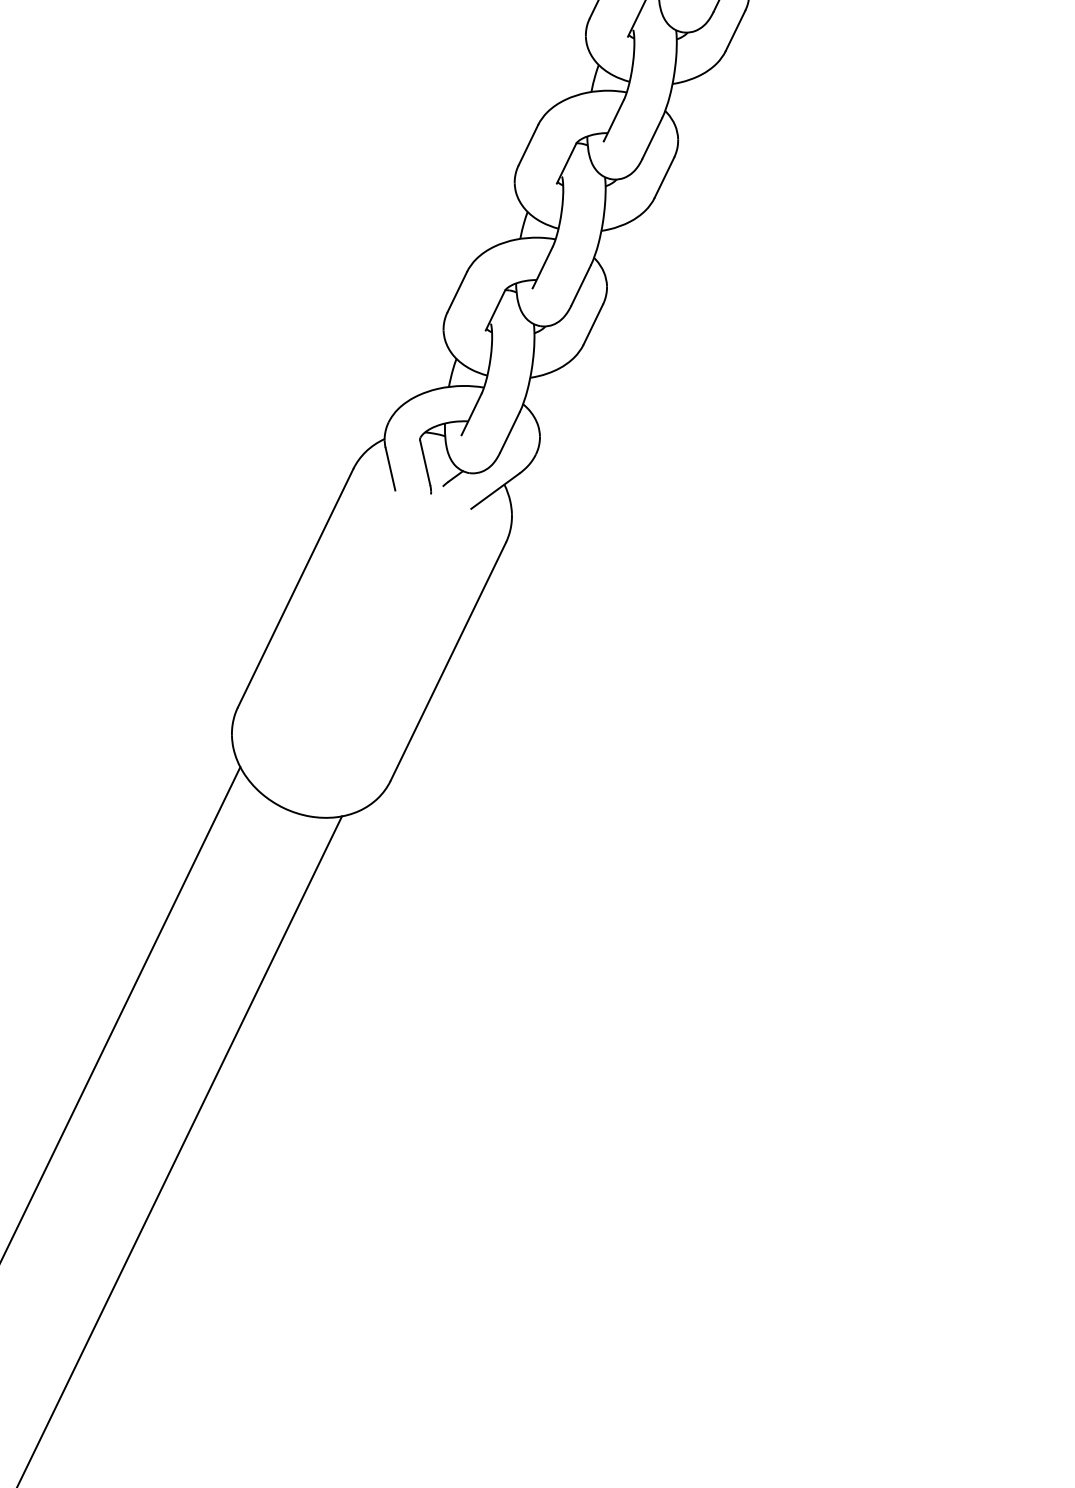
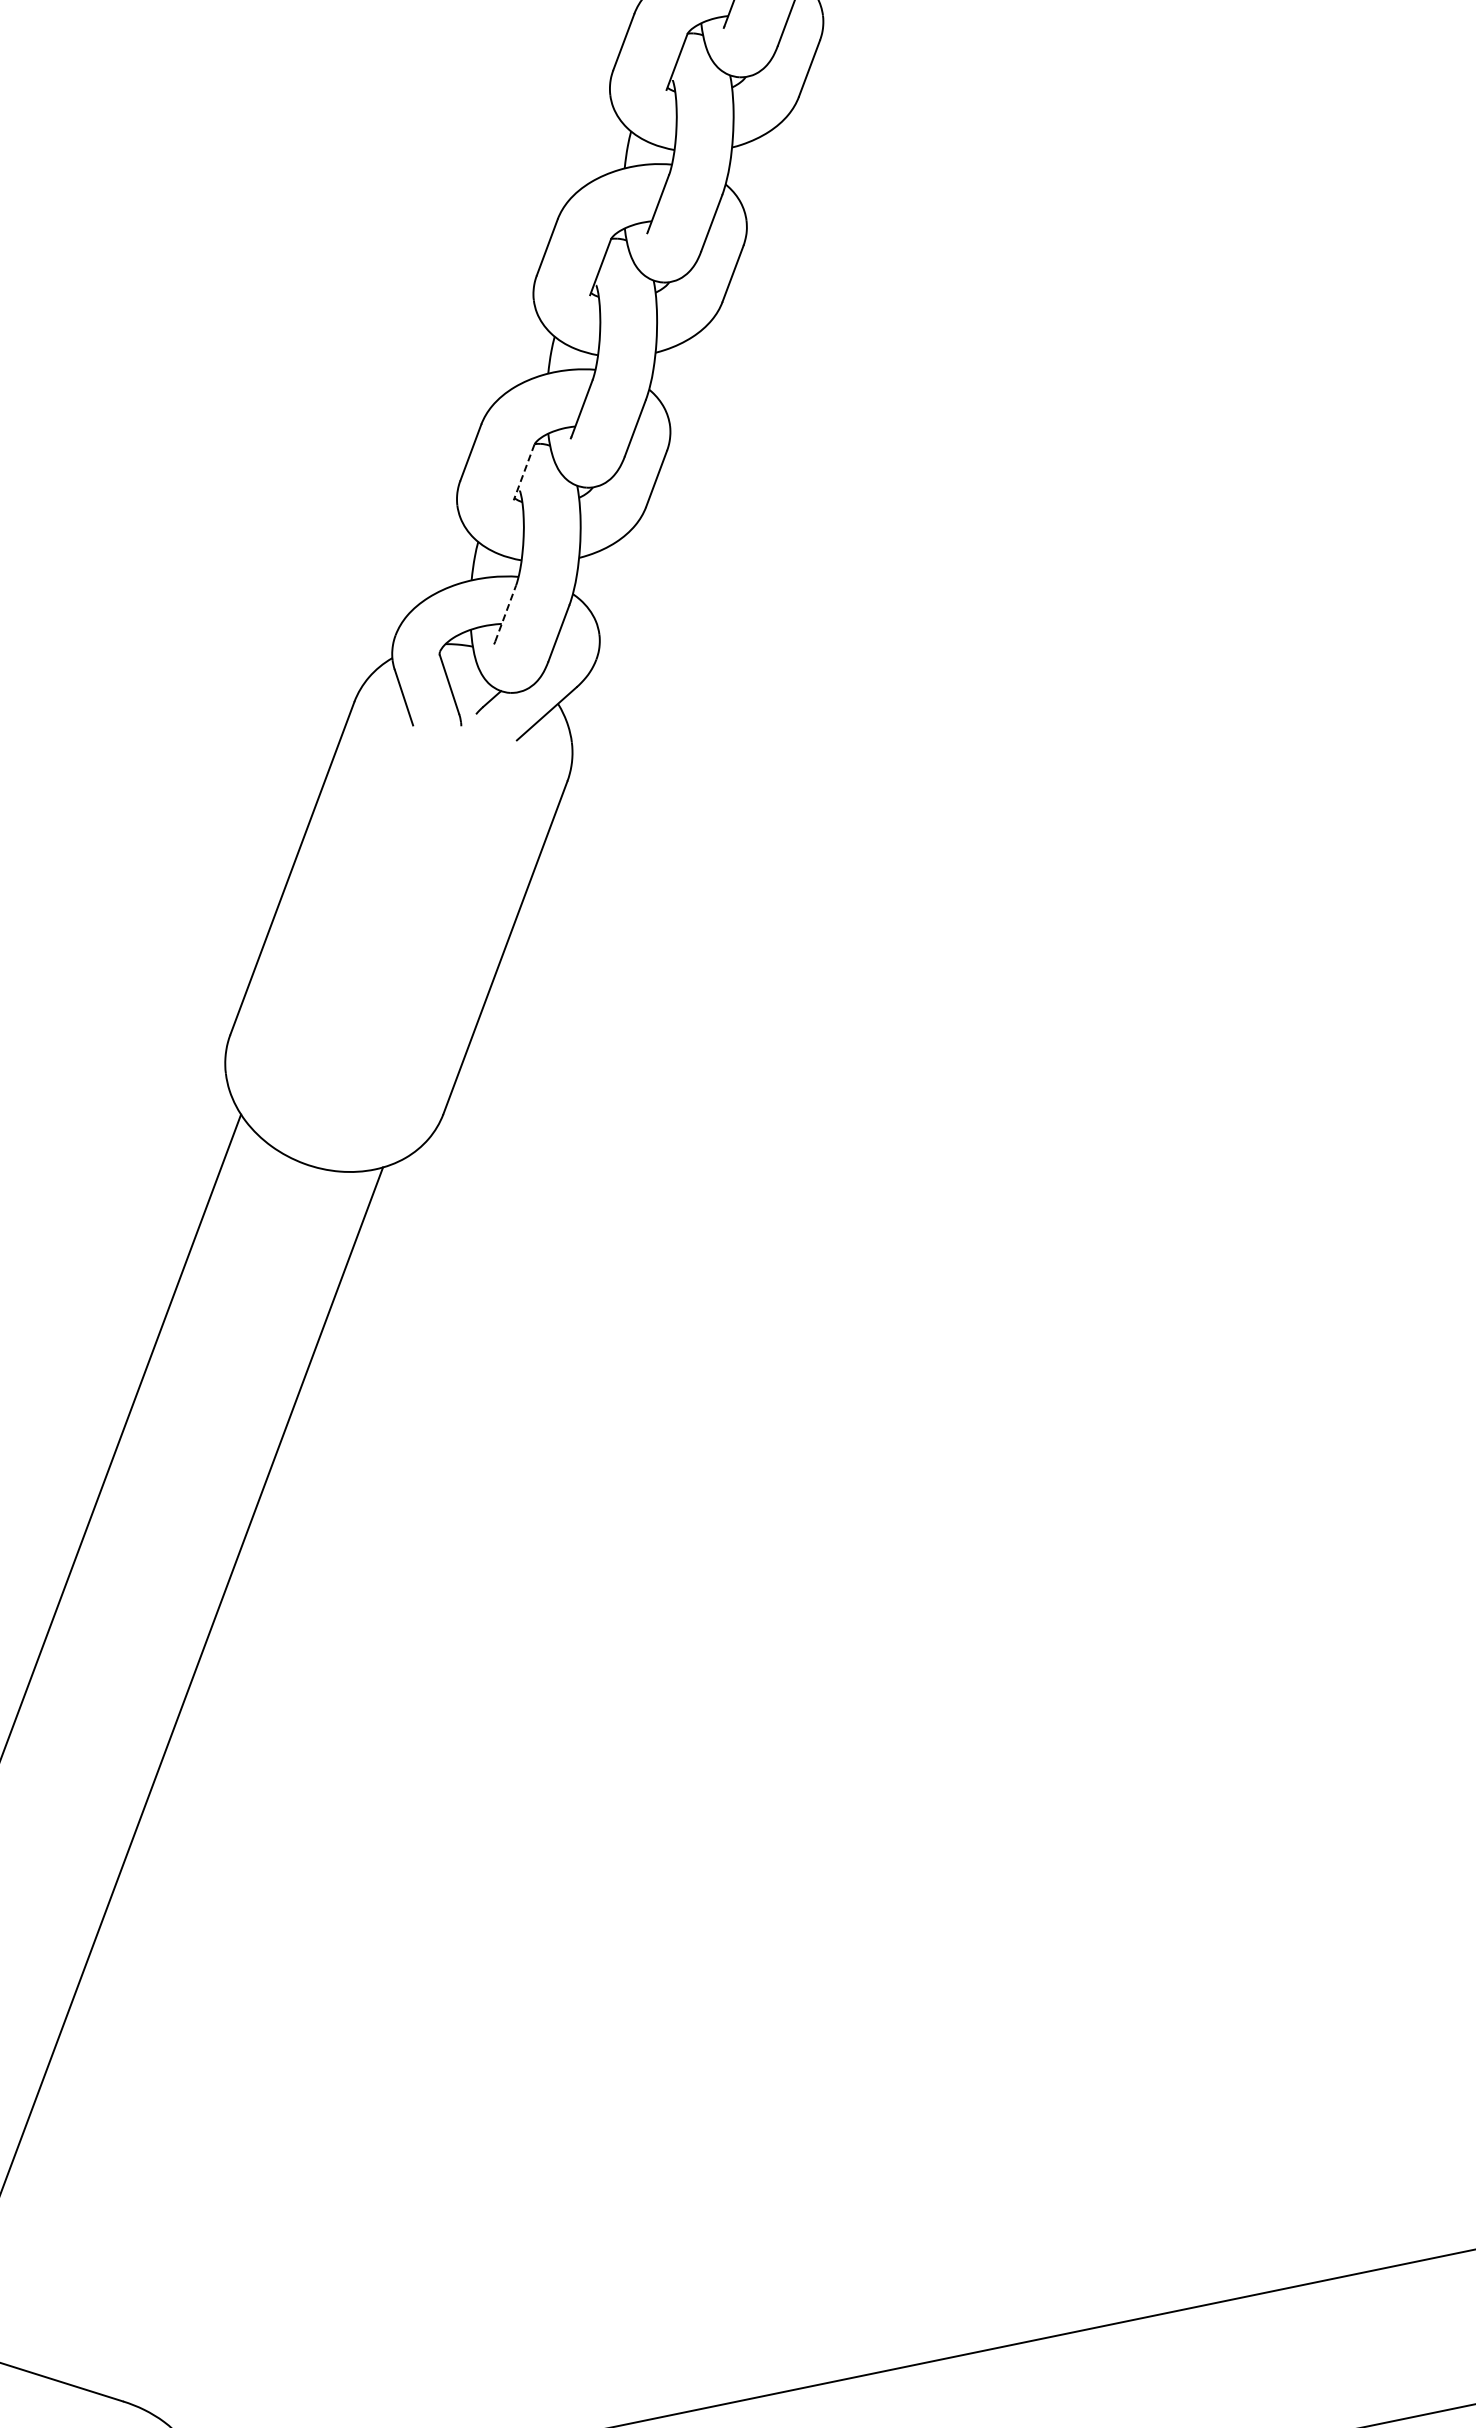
line: (495, 310) -> (524, 472), solid -> dashed
line: (471, 413) -> (505, 613), solid -> dashed

